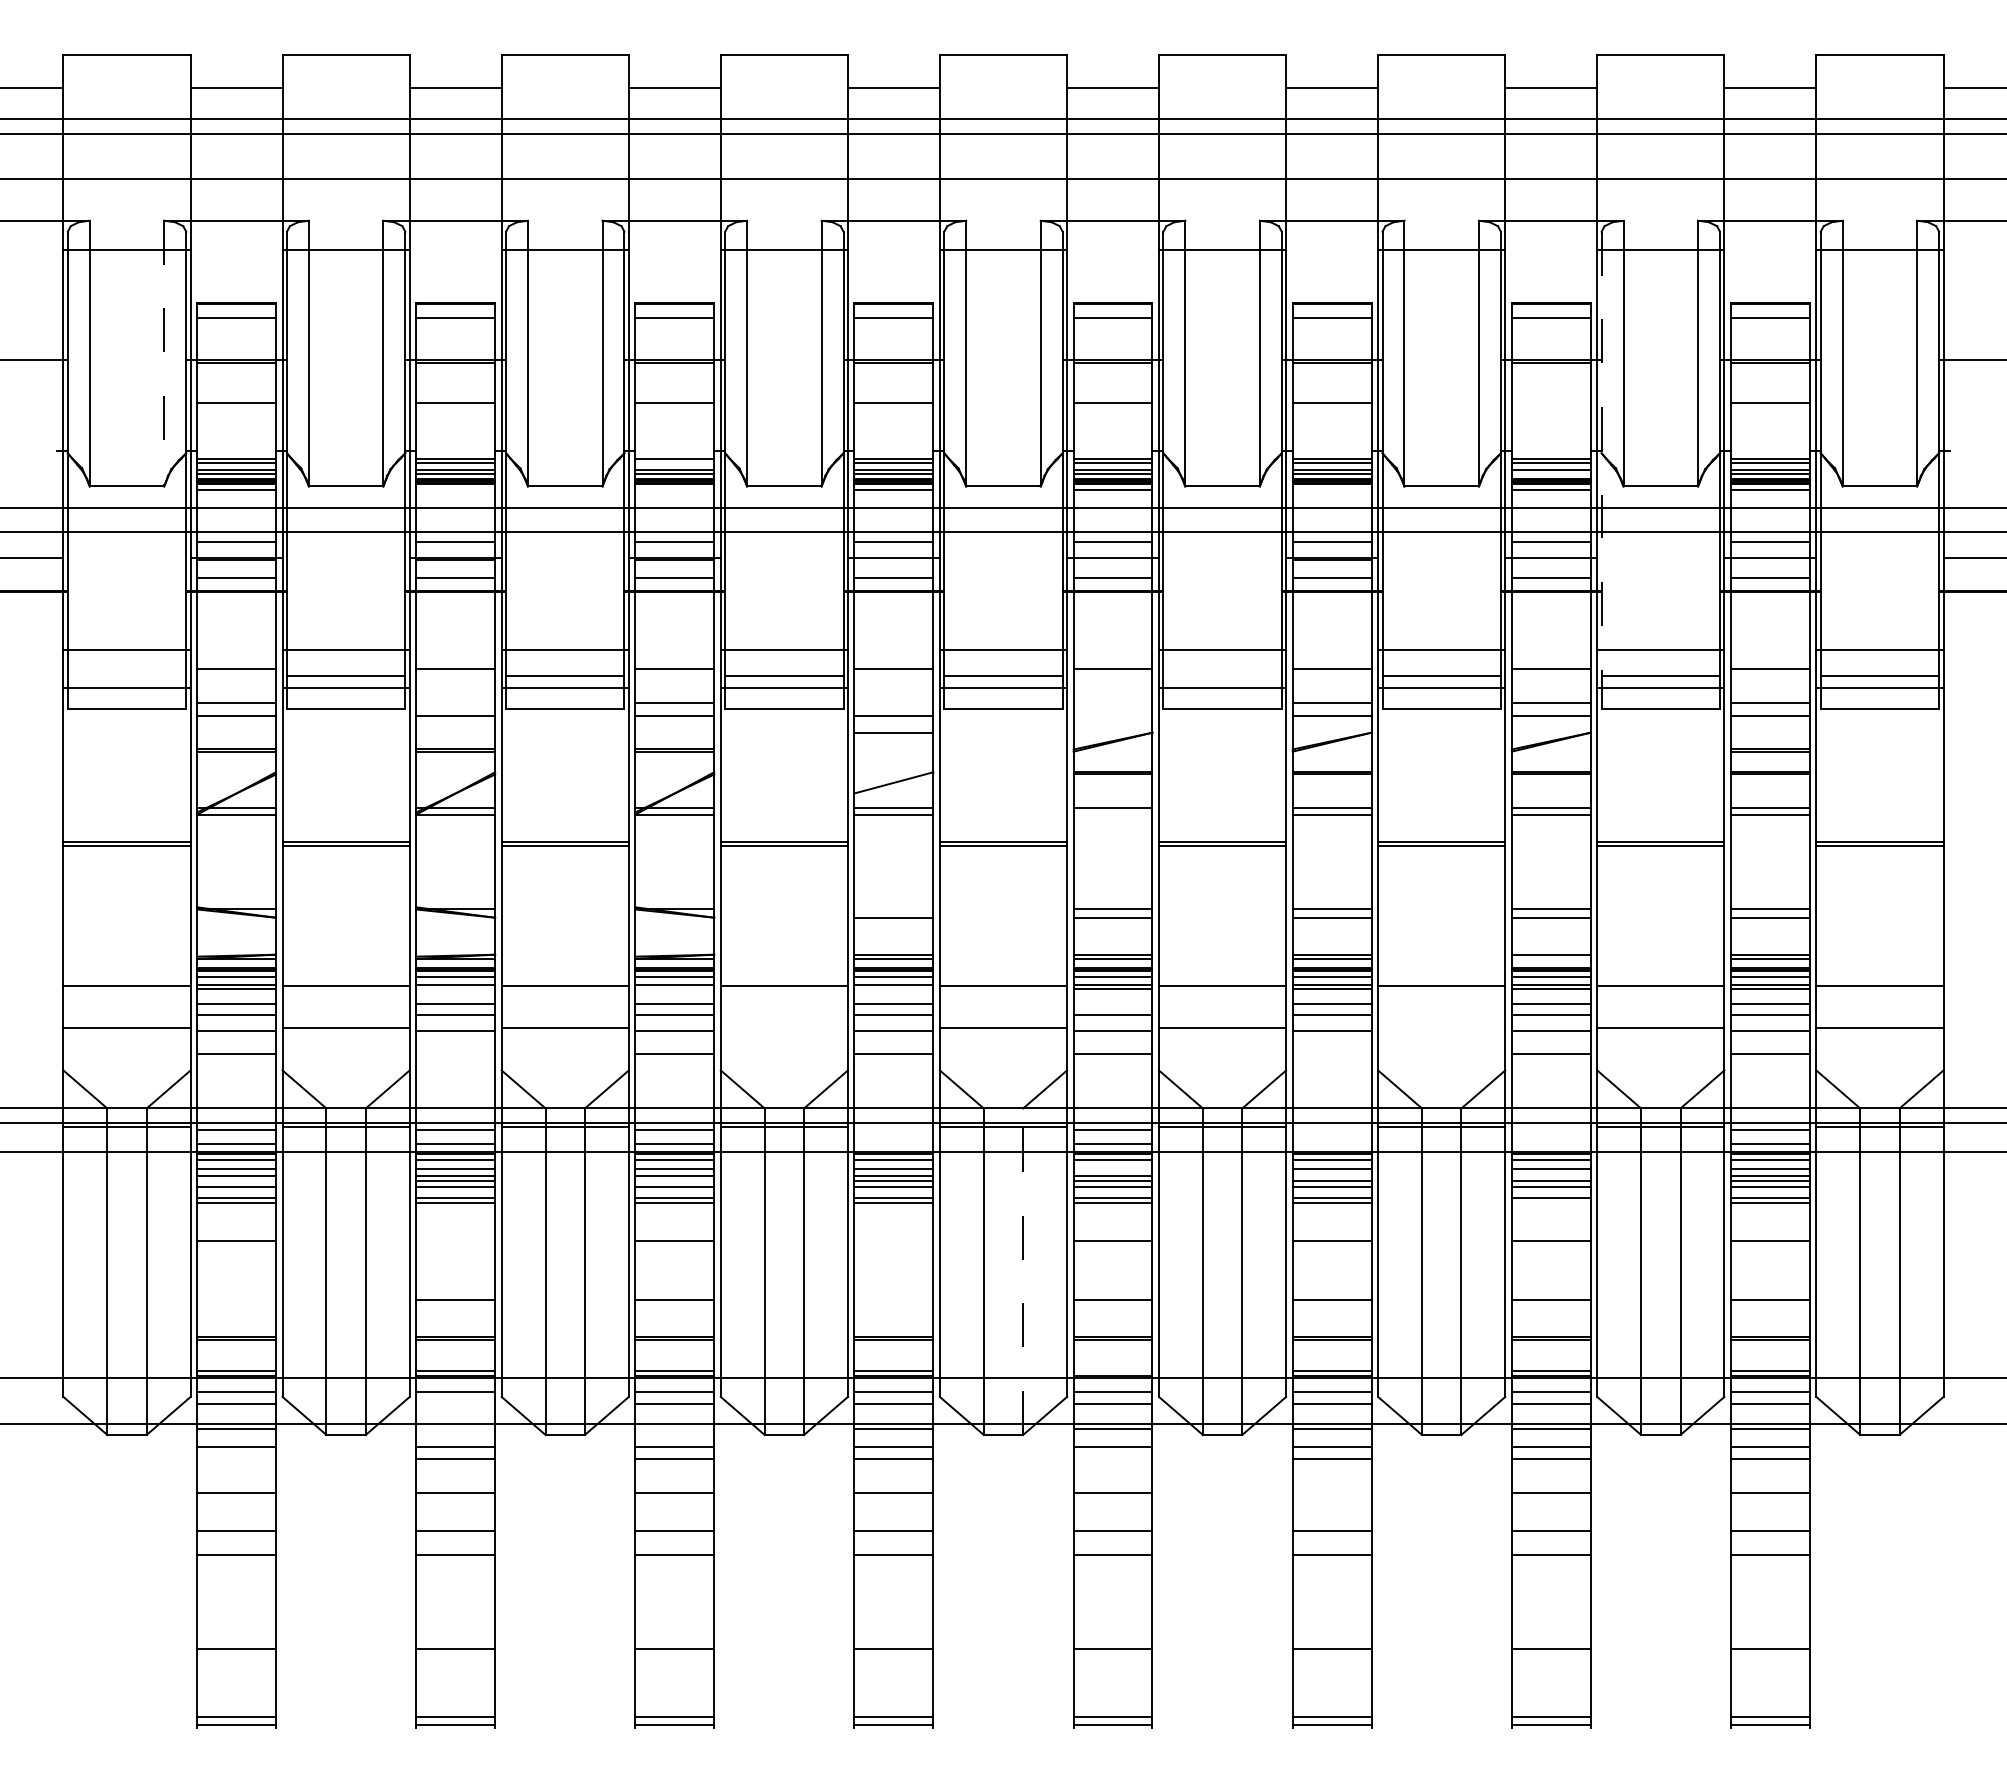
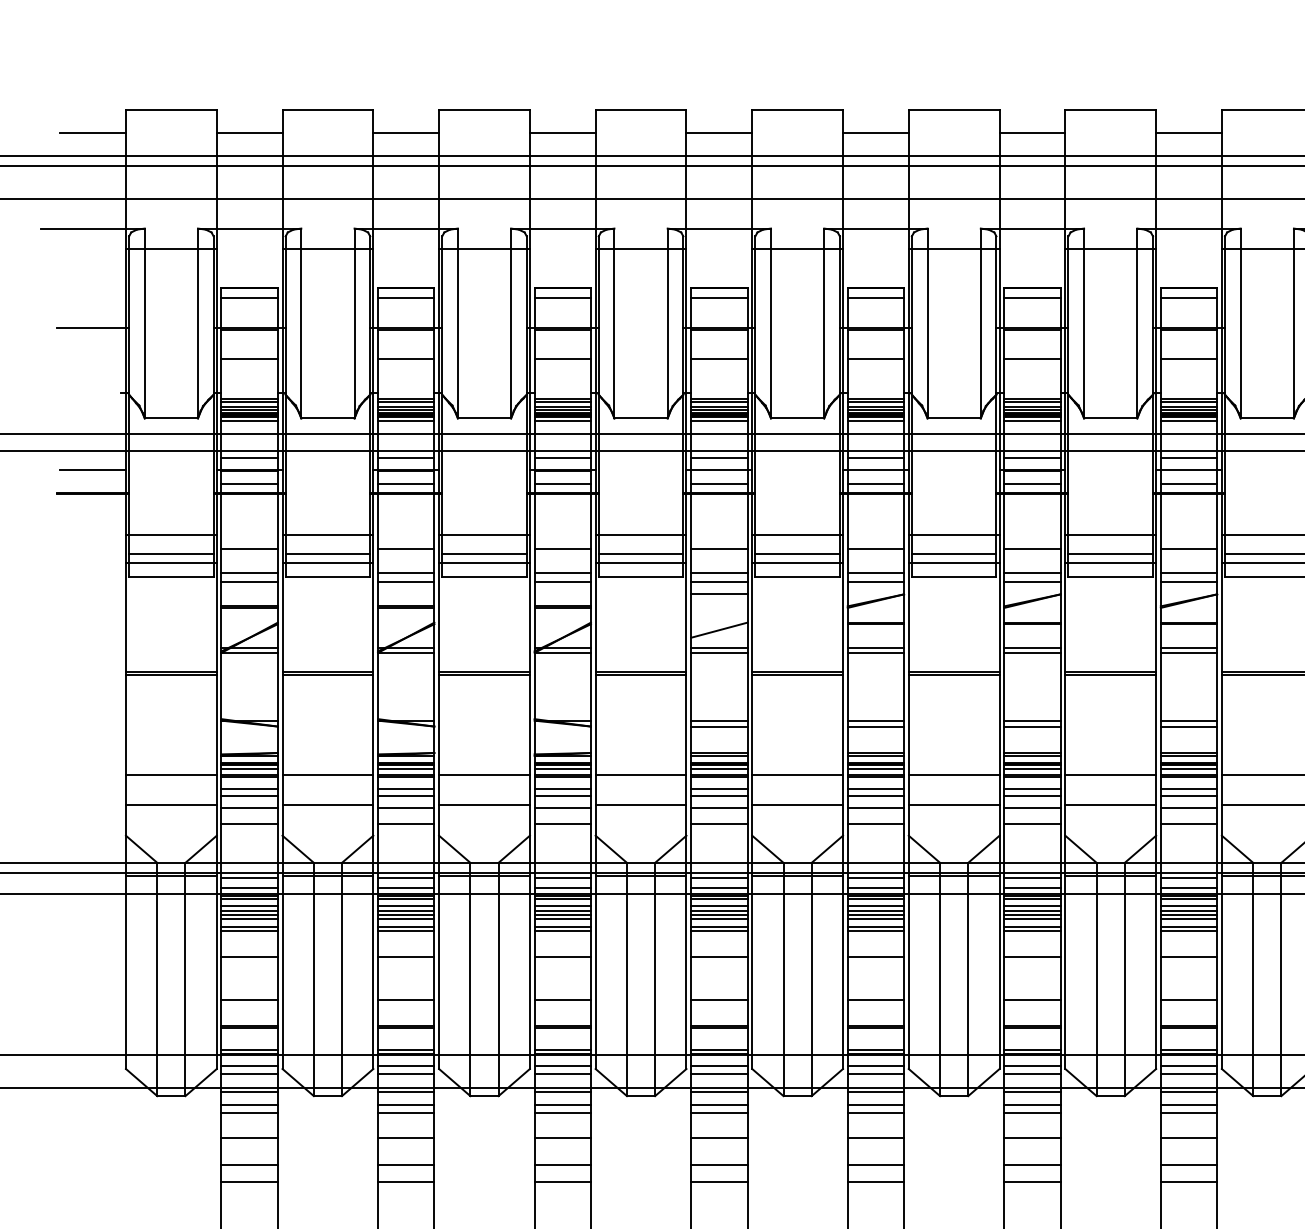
line: (164, 353) -> (198, 323), dashed -> solid
line: (1550, 402) -> (1188, 358), added
line: (674, 462) -> (562, 401), added
line: (1601, 470) -> (1224, 407), dashed -> solid
line: (1550, 474) -> (1188, 409), added
line: (455, 490) -> (406, 421), added
line: (674, 490) -> (562, 421), added
line: (1331, 490) -> (1031, 421), added
line: (126, 676) -> (171, 554), added
line: (1222, 676) -> (954, 554), added
line: (455, 703) -> (406, 573), added
line: (893, 703) -> (719, 573), added
line: (1112, 703) -> (875, 573), added
line: (1112, 715) -> (875, 582), added
line: (1112, 814) -> (875, 652), added
line: (893, 909) -> (719, 720), added
line: (1550, 958) -> (1188, 755), added
line: (455, 988) -> (406, 777), added
line: (674, 988) -> (562, 777), added
line: (893, 988) -> (719, 777), added
line: (1112, 1004) -> (875, 788), added
line: (783, 1027) -> (640, 805), added
line: (1441, 1027) -> (1110, 805), added
line: (455, 1053) -> (406, 823), added
line: (1331, 1053) -> (1031, 823), added
line: (893, 1129) -> (719, 877), added
line: (1331, 1129) -> (1031, 877), added
line: (1550, 1129) -> (1188, 877), added
line: (893, 1143) -> (719, 887), added
line: (1331, 1143) -> (1031, 887), added
line: (1550, 1143) -> (1188, 887), added
line: (1112, 1169) -> (875, 906), added
line: (1331, 1176) -> (1031, 911), added
line: (1550, 1176) -> (1188, 911), added
line: (236, 1180) -> (249, 914), added
line: (674, 1180) -> (562, 914), added
line: (1550, 1203) -> (1188, 930), added
line: (455, 1240) -> (406, 957), added
line: (893, 1240) -> (719, 957), added
line: (1023, 1271) -> (811, 979), dashed -> solid
line: (236, 1300) -> (249, 1000), added
line: (893, 1300) -> (719, 1000), added
line: (1112, 1370) -> (875, 1050), added
line: (455, 1404) -> (406, 1074), added
line: (455, 1429) -> (406, 1092), added
line: (674, 1429) -> (562, 1092), added
line: (236, 1458) -> (249, 1112), added
line: (1112, 1458) -> (875, 1112), added
line: (1331, 1493) -> (1031, 1137), added

